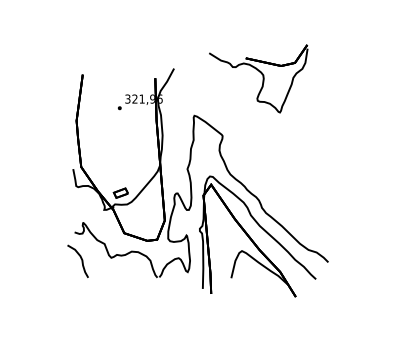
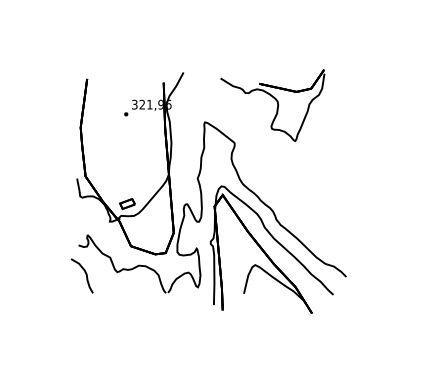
part: (258, 78) -> (272, 105), moved

